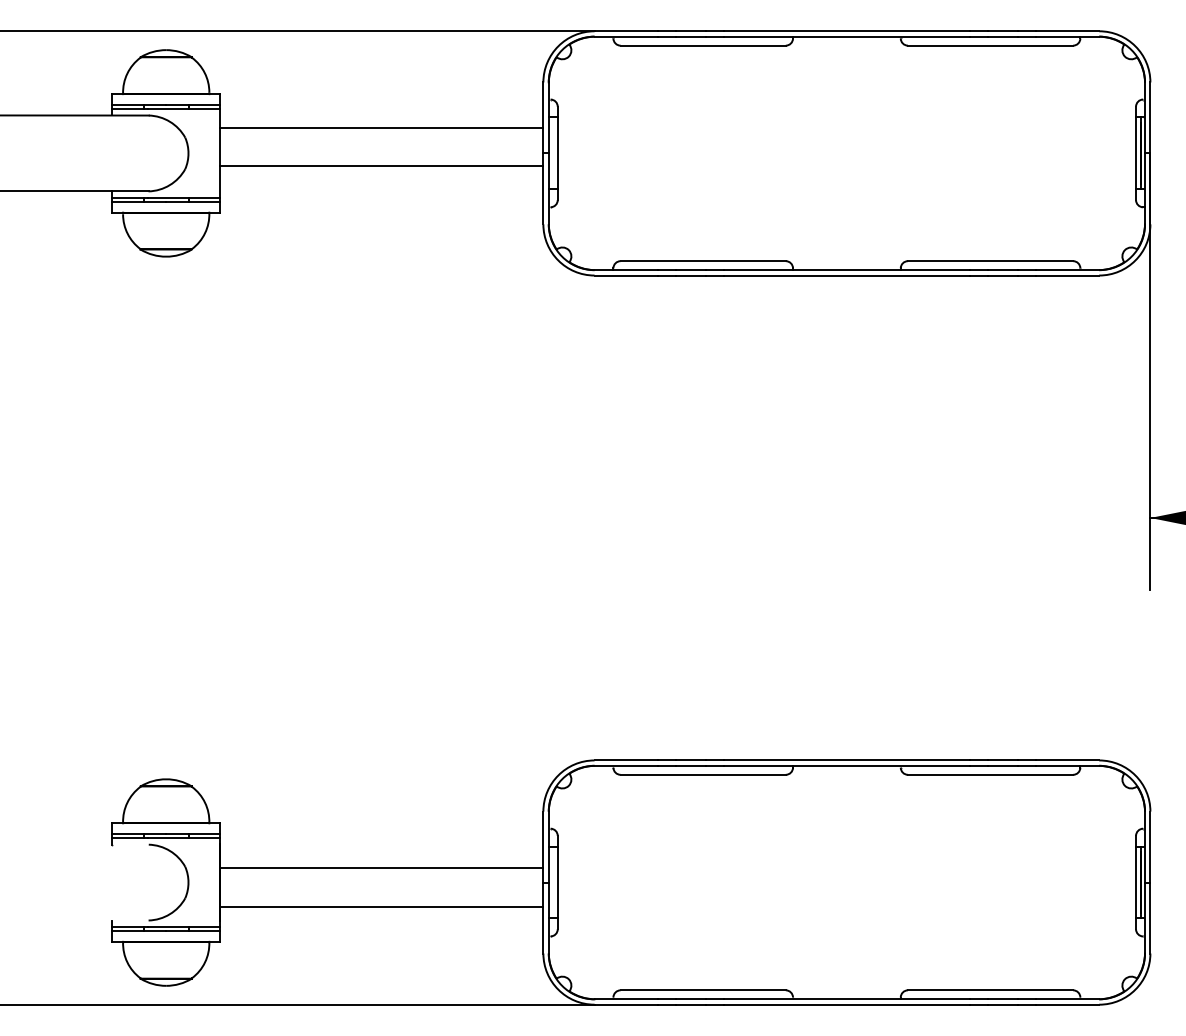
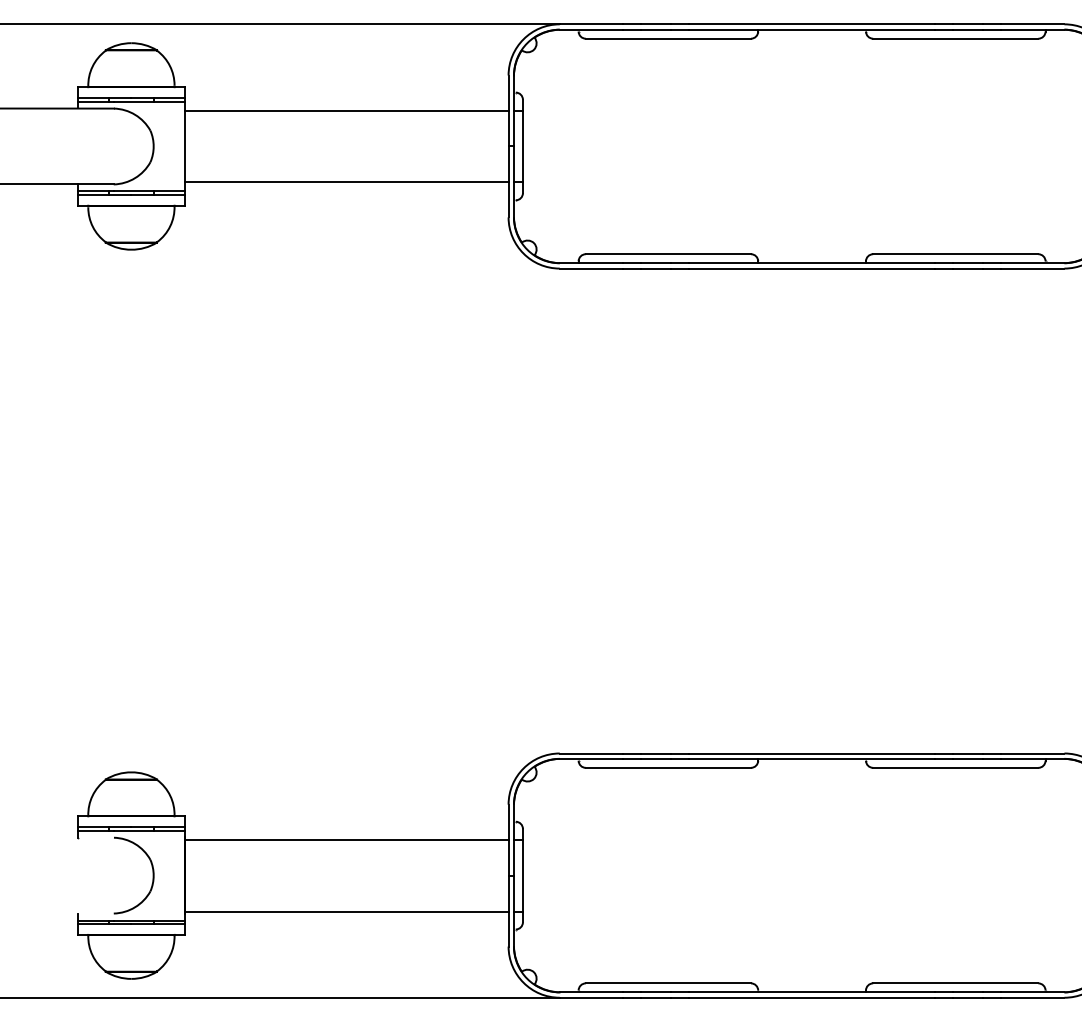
line: (381, 128) -> (346, 182), moved
line: (381, 166) -> (346, 110), moved
line: (381, 868) -> (346, 911), moved
line: (381, 906) -> (346, 839), moved

